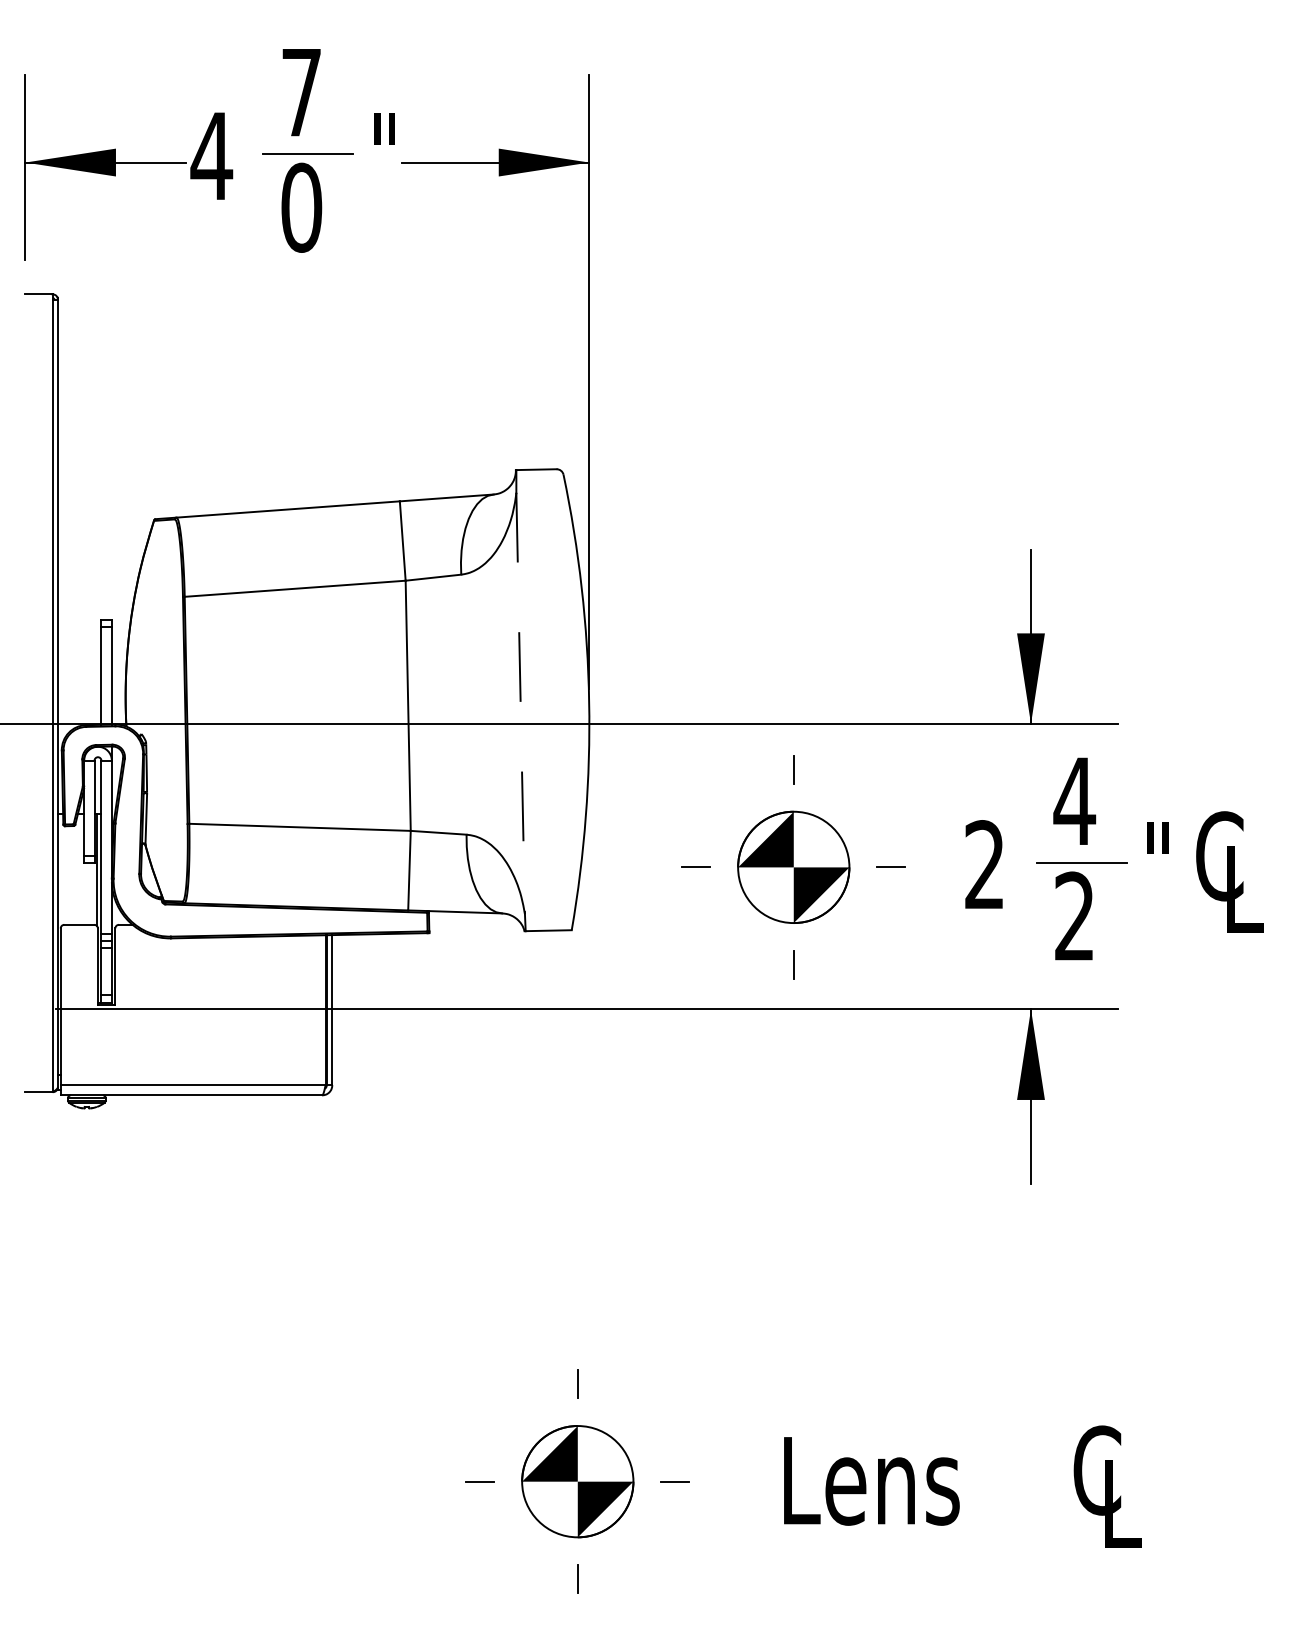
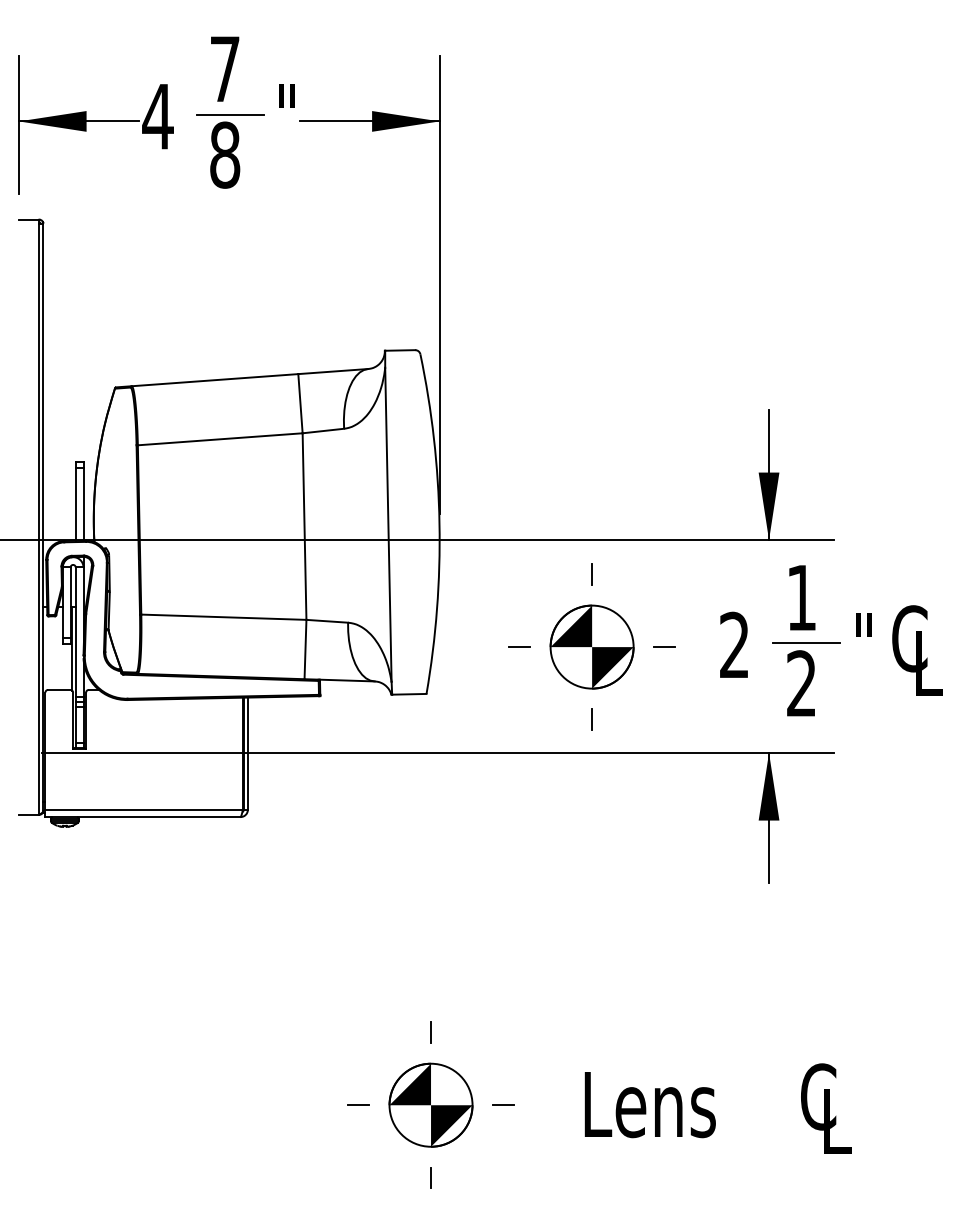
text: (302, 206) -> (225, 154), 0 -> 8
line: (520, 704) -> (388, 525), dashed -> solid
text: (1074, 800) -> (801, 597), 4 -> 1

